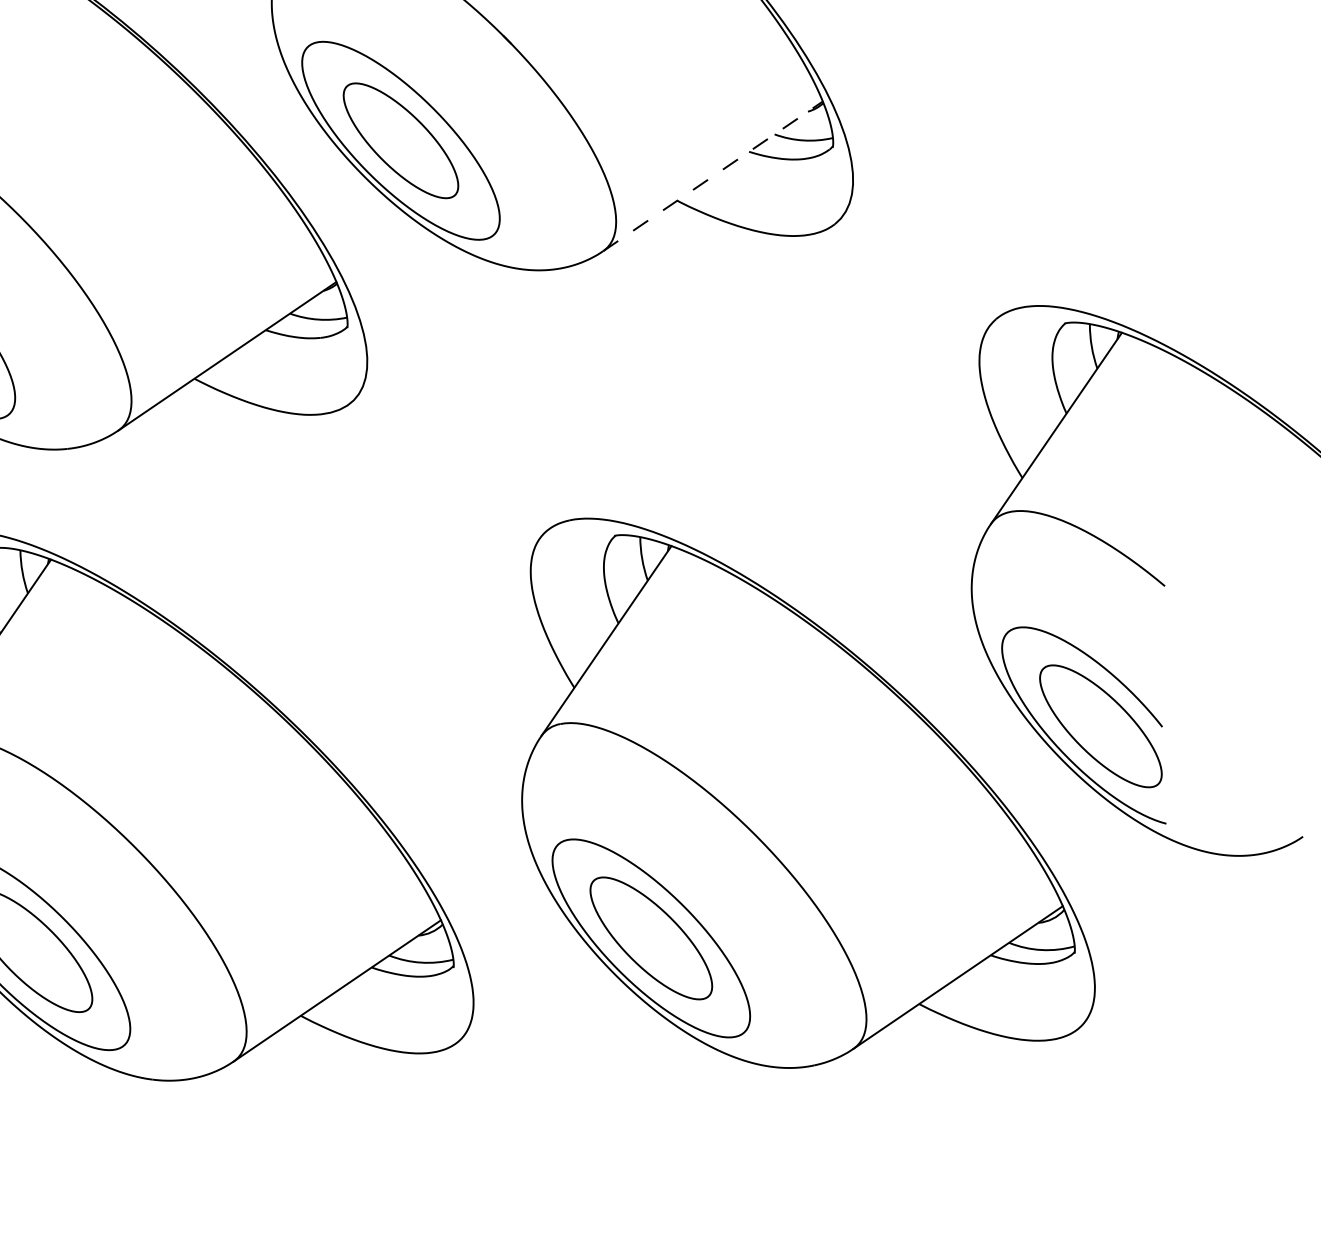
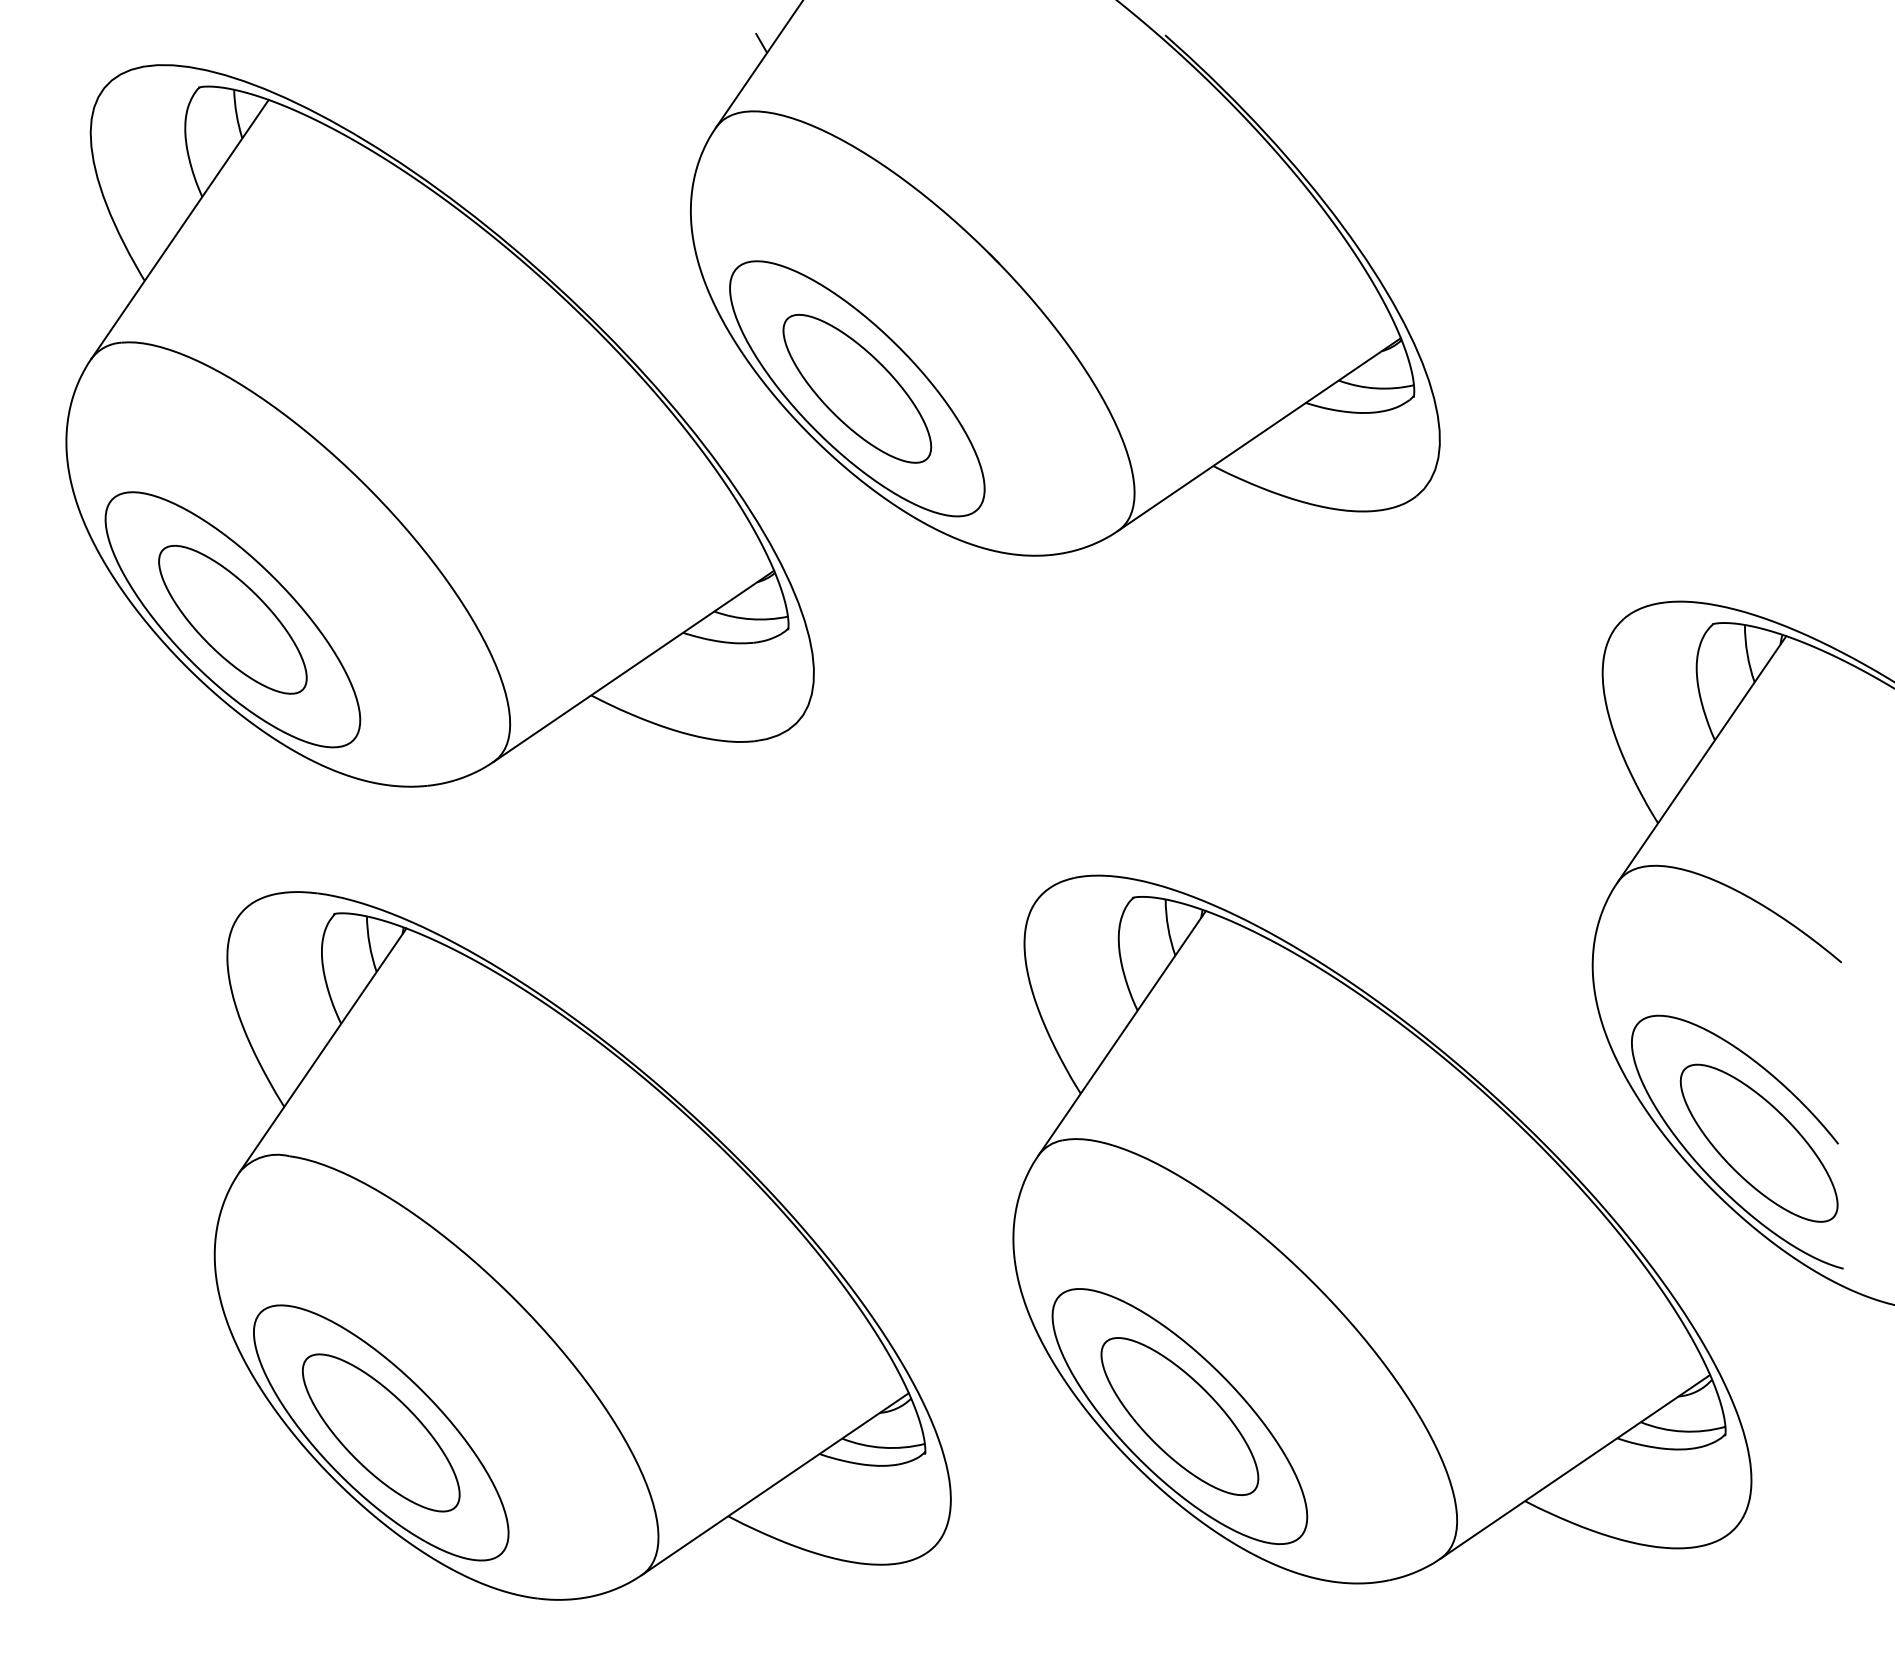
line: (713, 176) -> (1259, 434), dashed -> solid

